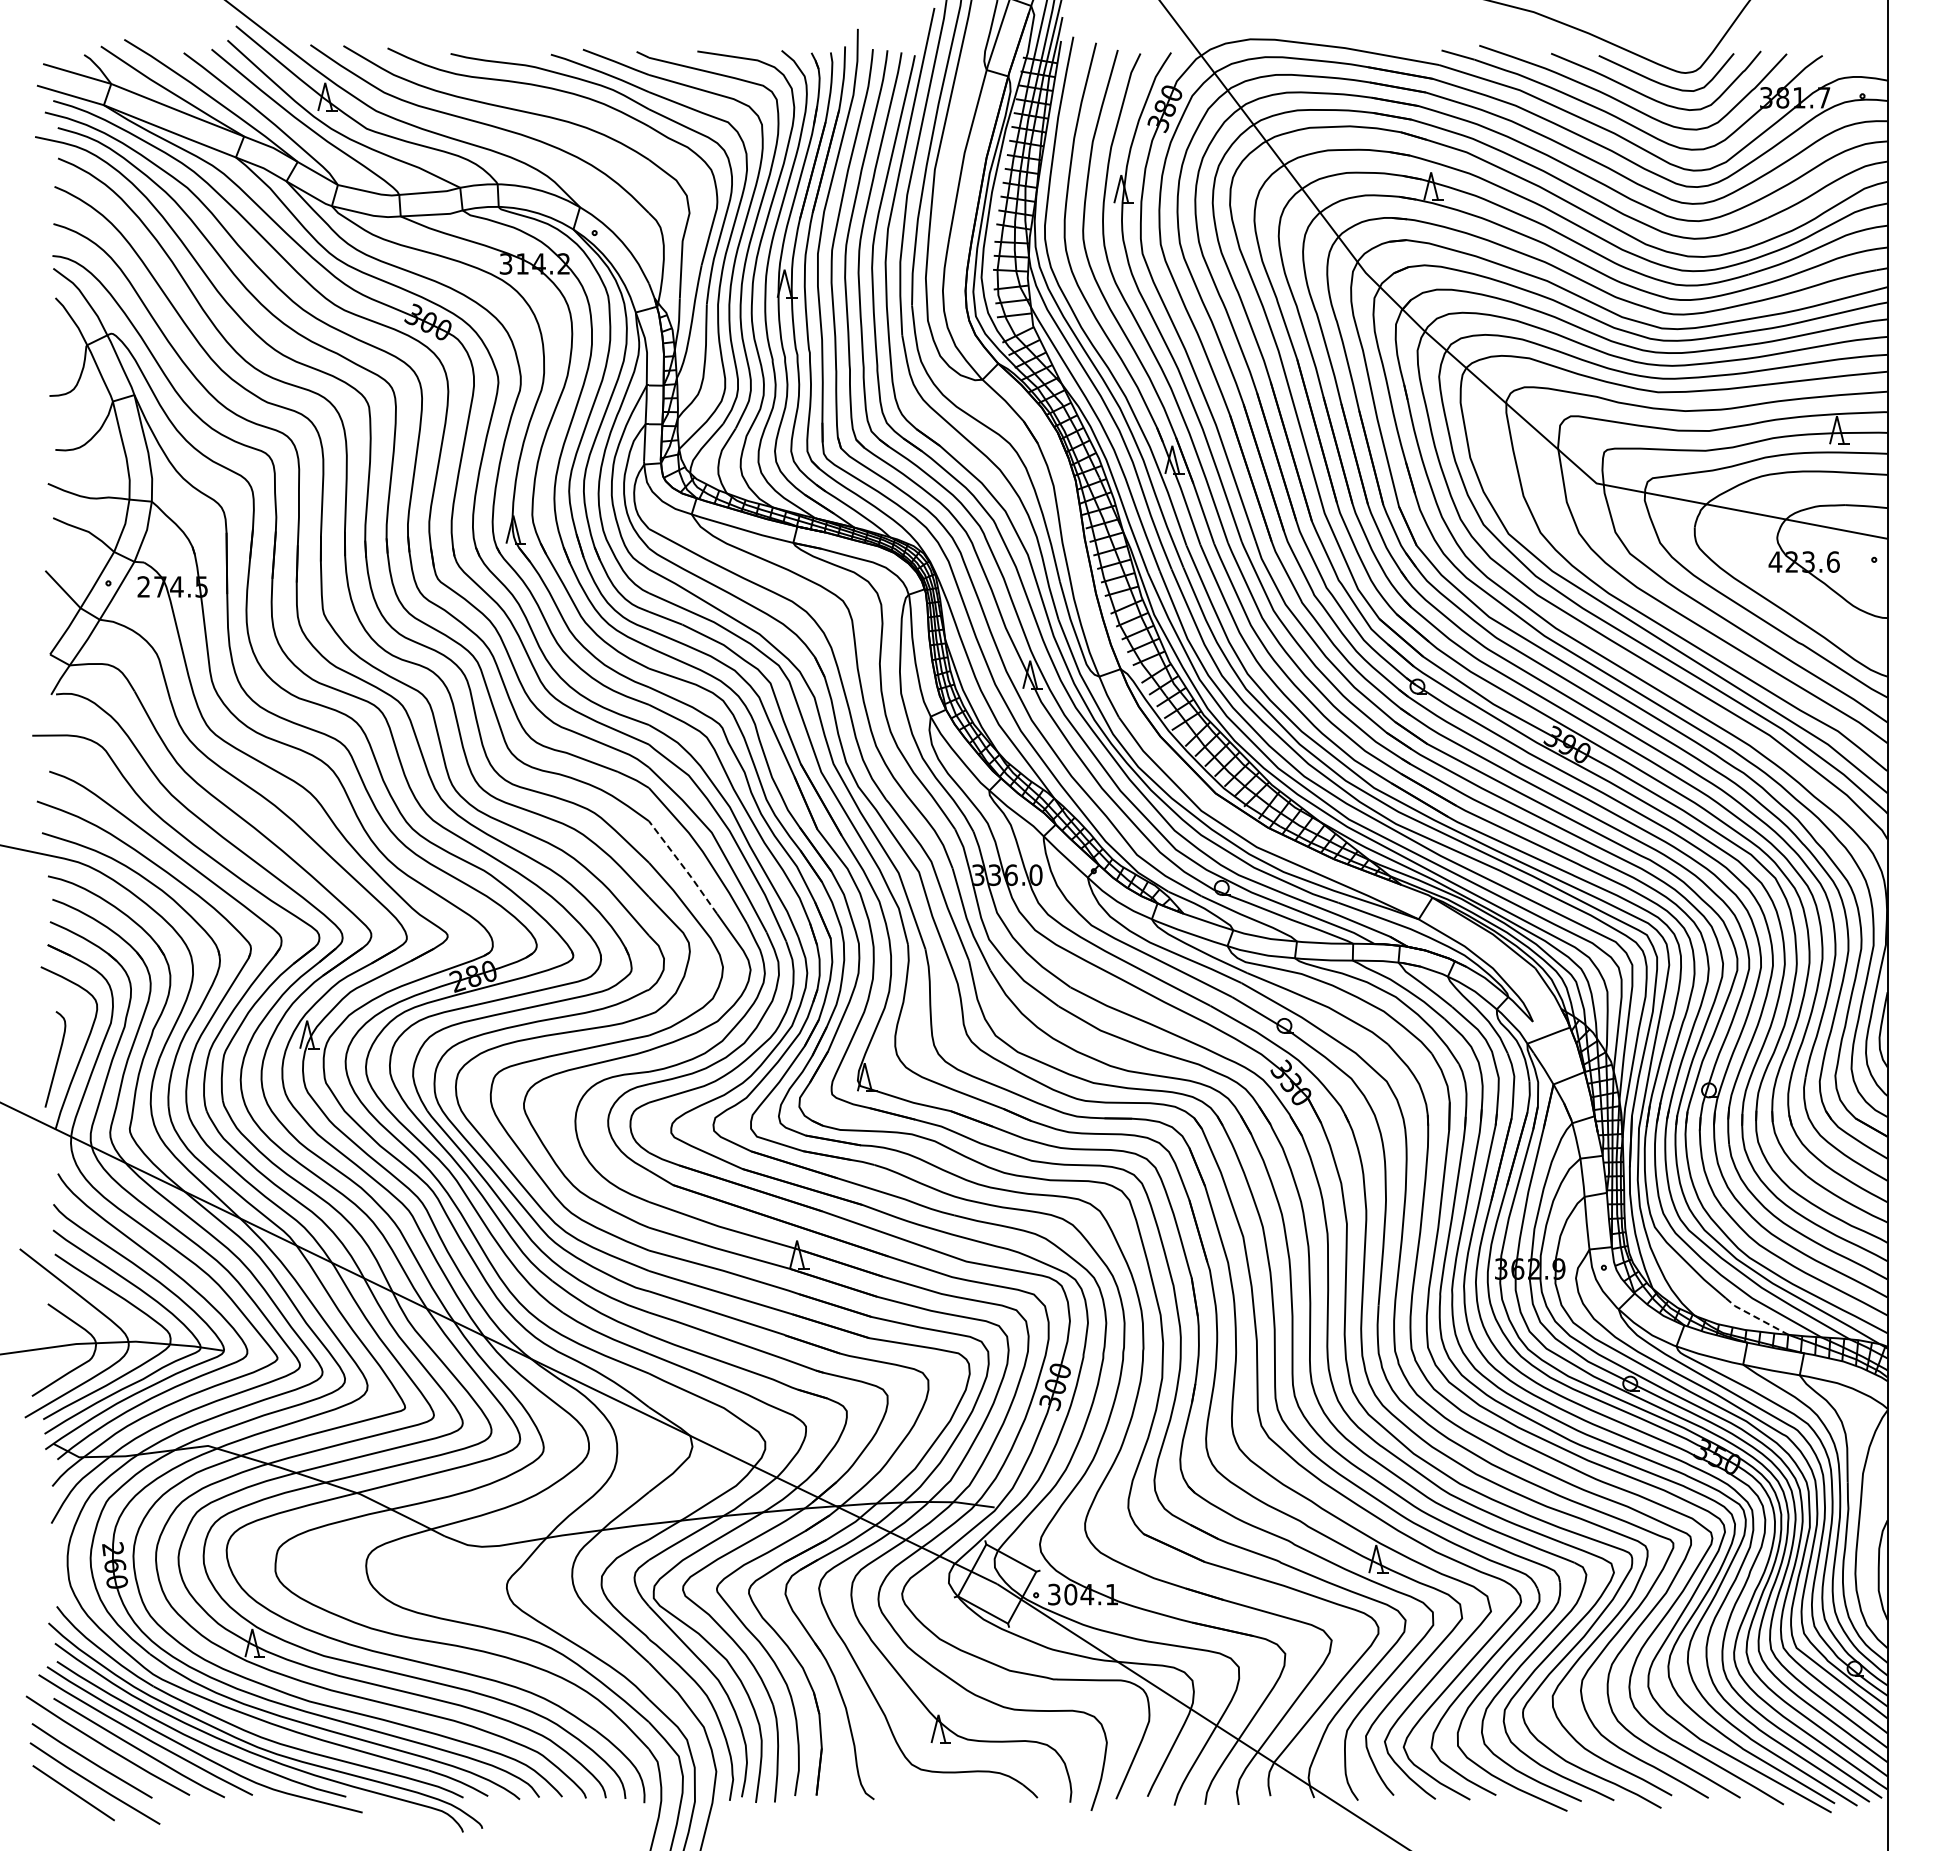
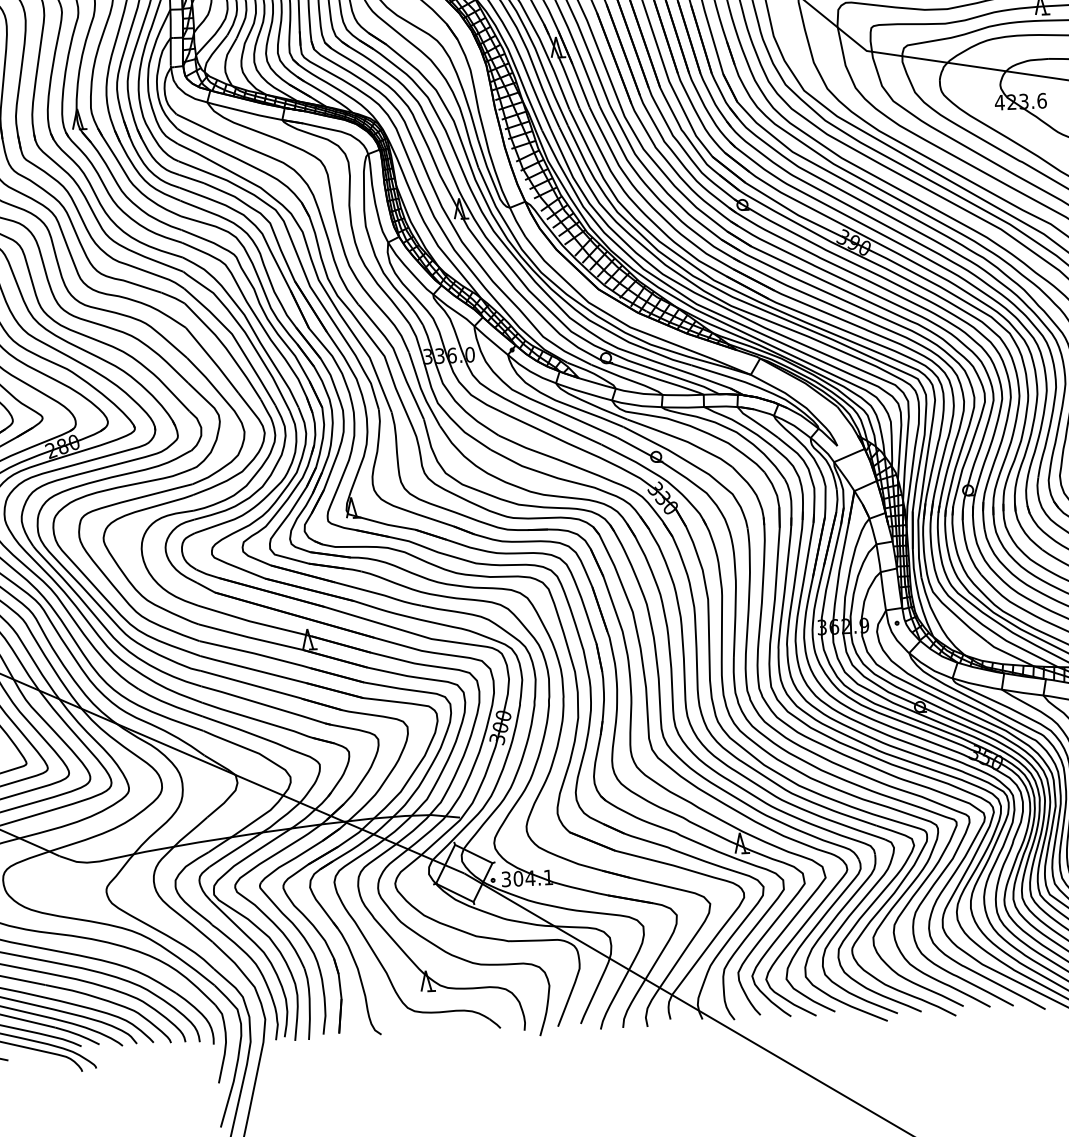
line: (683, 867) -> (212, 360), dashed -> solid
line: (1756, 1317) -> (1010, 654), dashed -> solid

